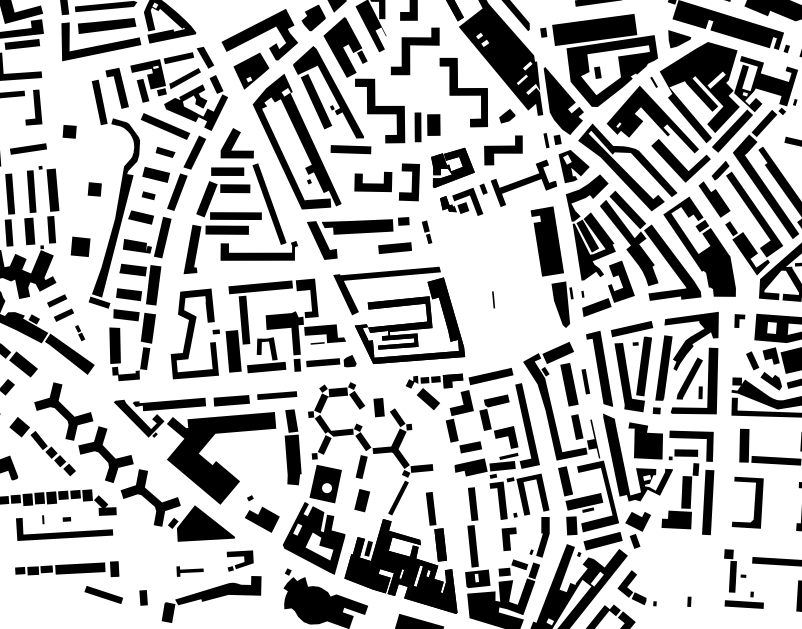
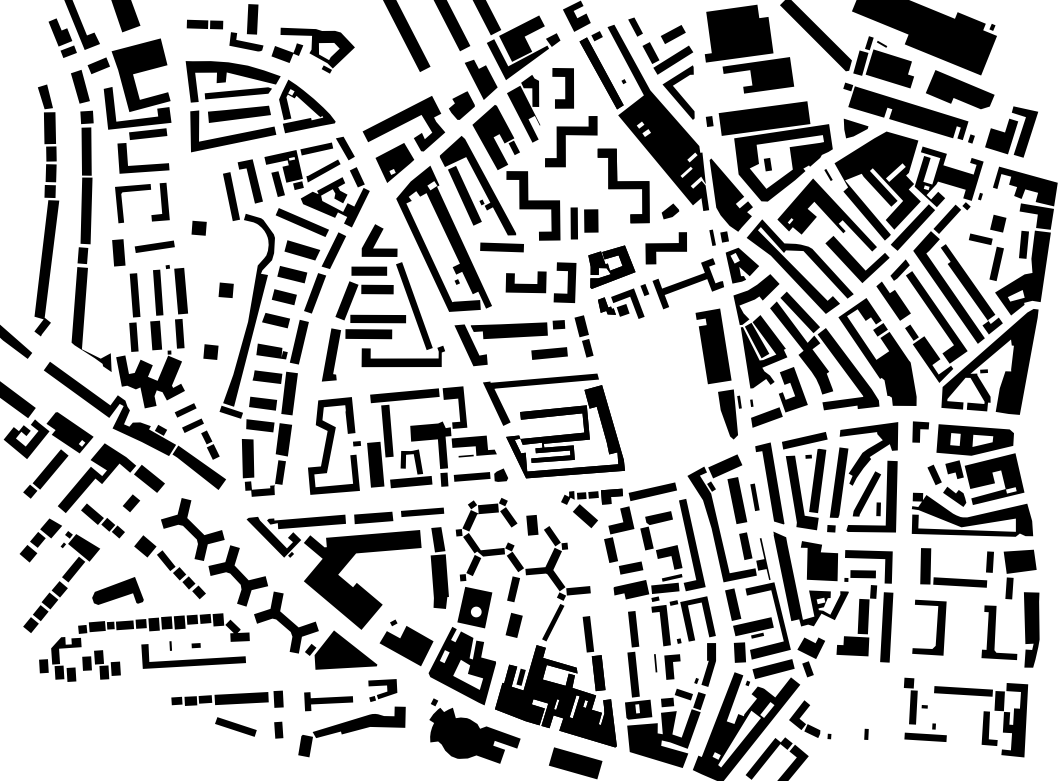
part: (165, 152) -> (302, 250), size x1.67
part: (148, 195) -> (283, 296), size x1.67
part: (426, 232) -> (583, 336), size x1.67
part: (80, 246) -> (210, 351), size x0.71
line: (493, 300) -> (655, 663), moved
part: (739, 320) -> (920, 431), size x1.43
part: (80, 332) -> (210, 444), size x1.67
part: (262, 519) -> (406, 645), size x1.43
part: (67, 568) -> (227, 698), moved
part: (189, 571) -> (328, 701), size x1.67

